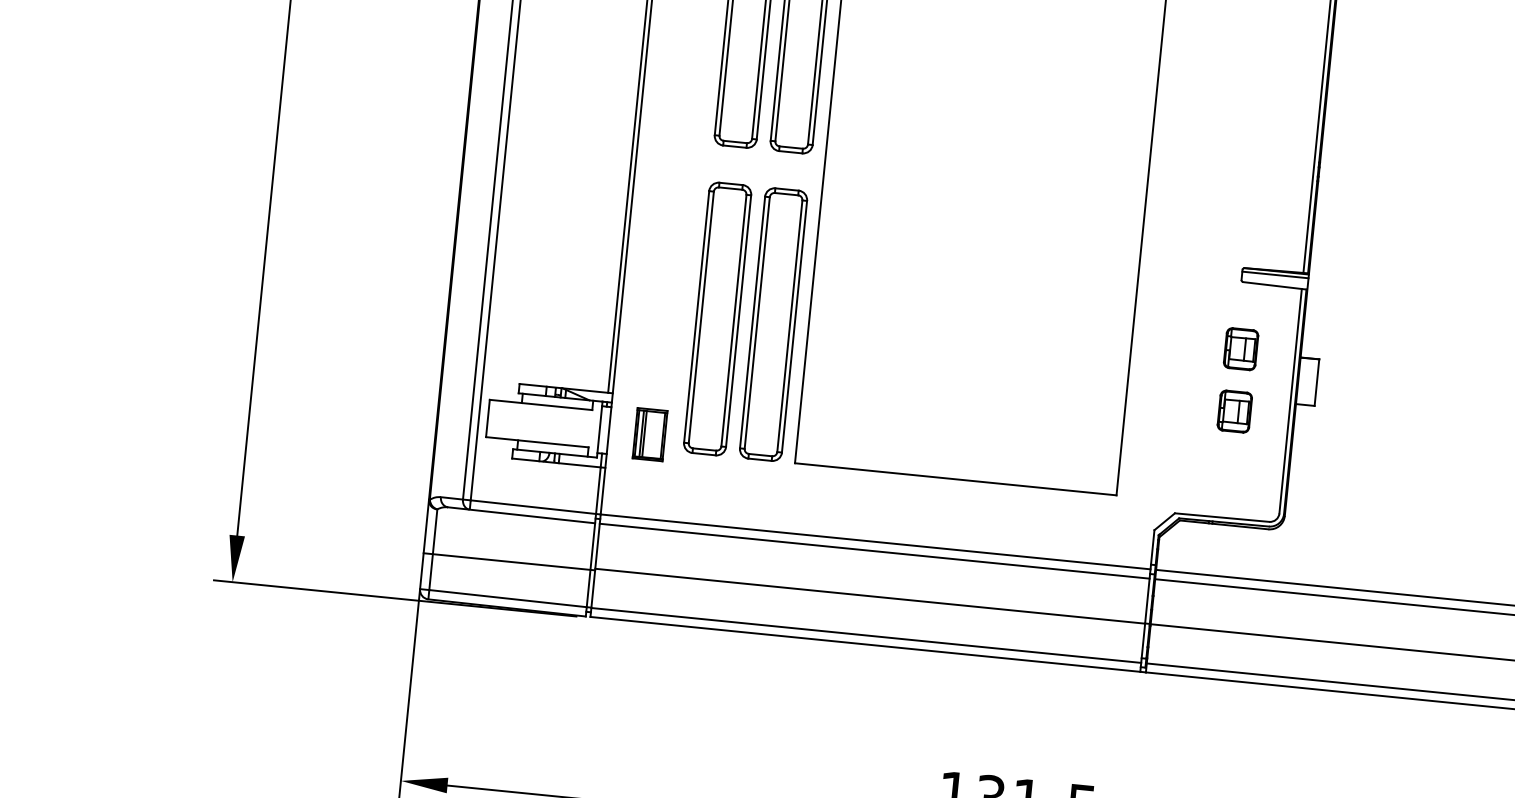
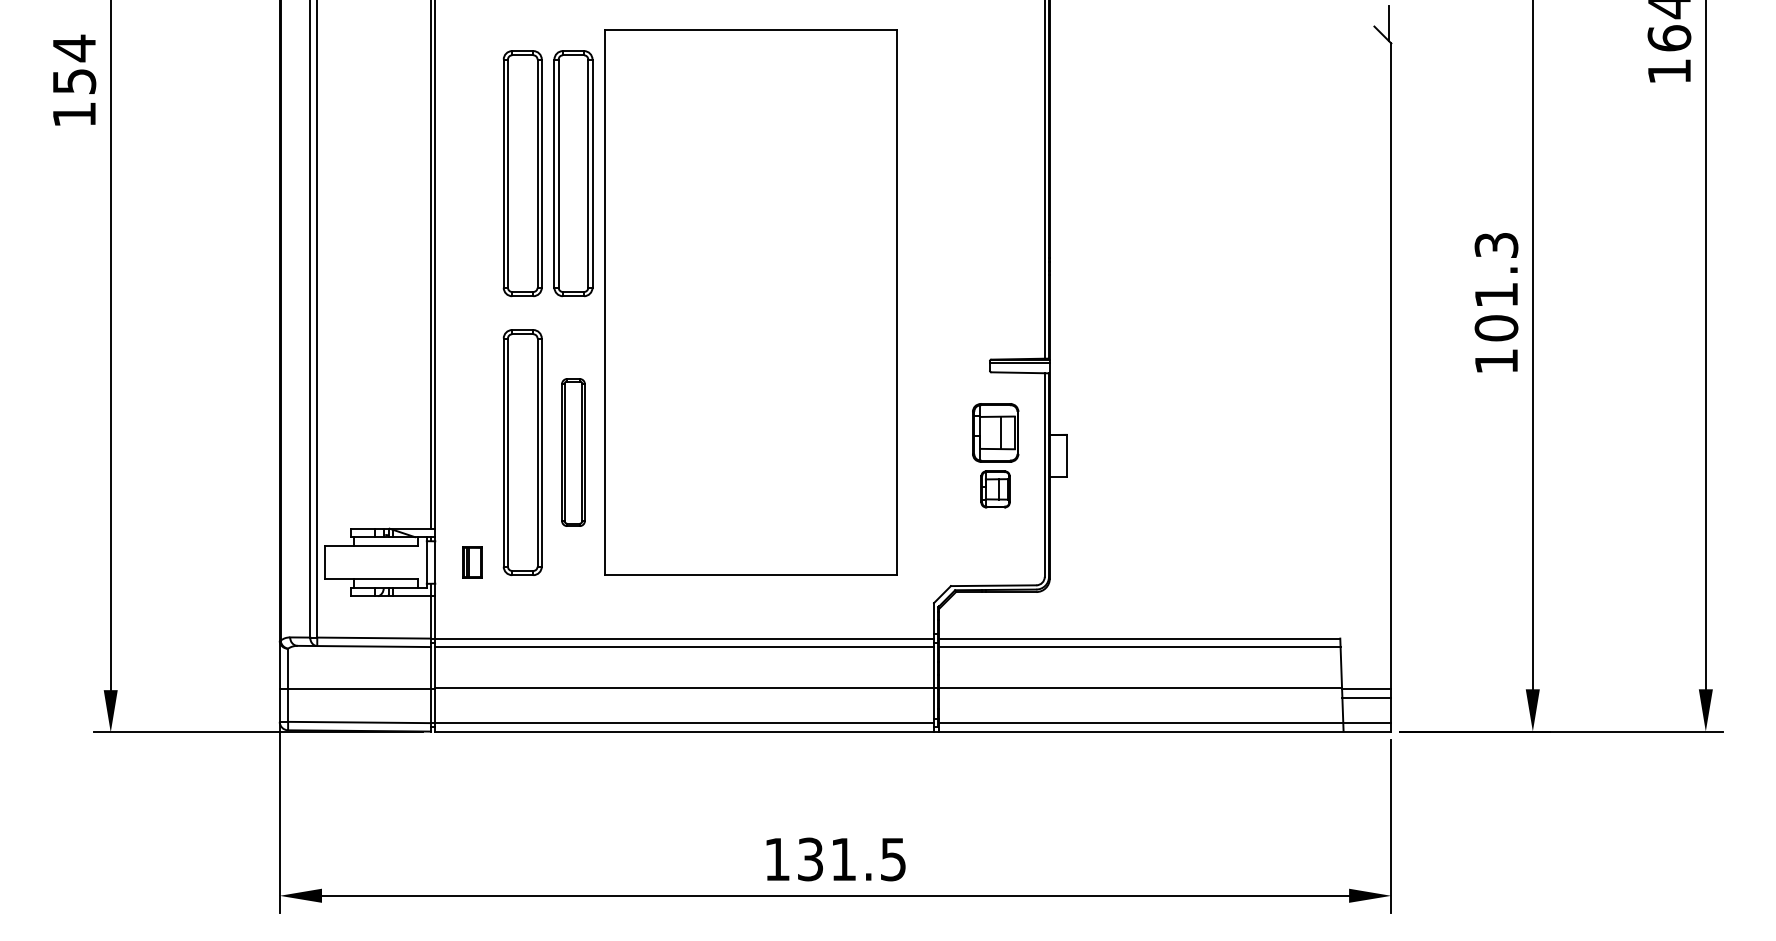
part: (773, 324) -> (573, 452), size x0.6
part: (1240, 348) -> (995, 432), size x1.6
part: (650, 434) -> (472, 562), size x0.7

